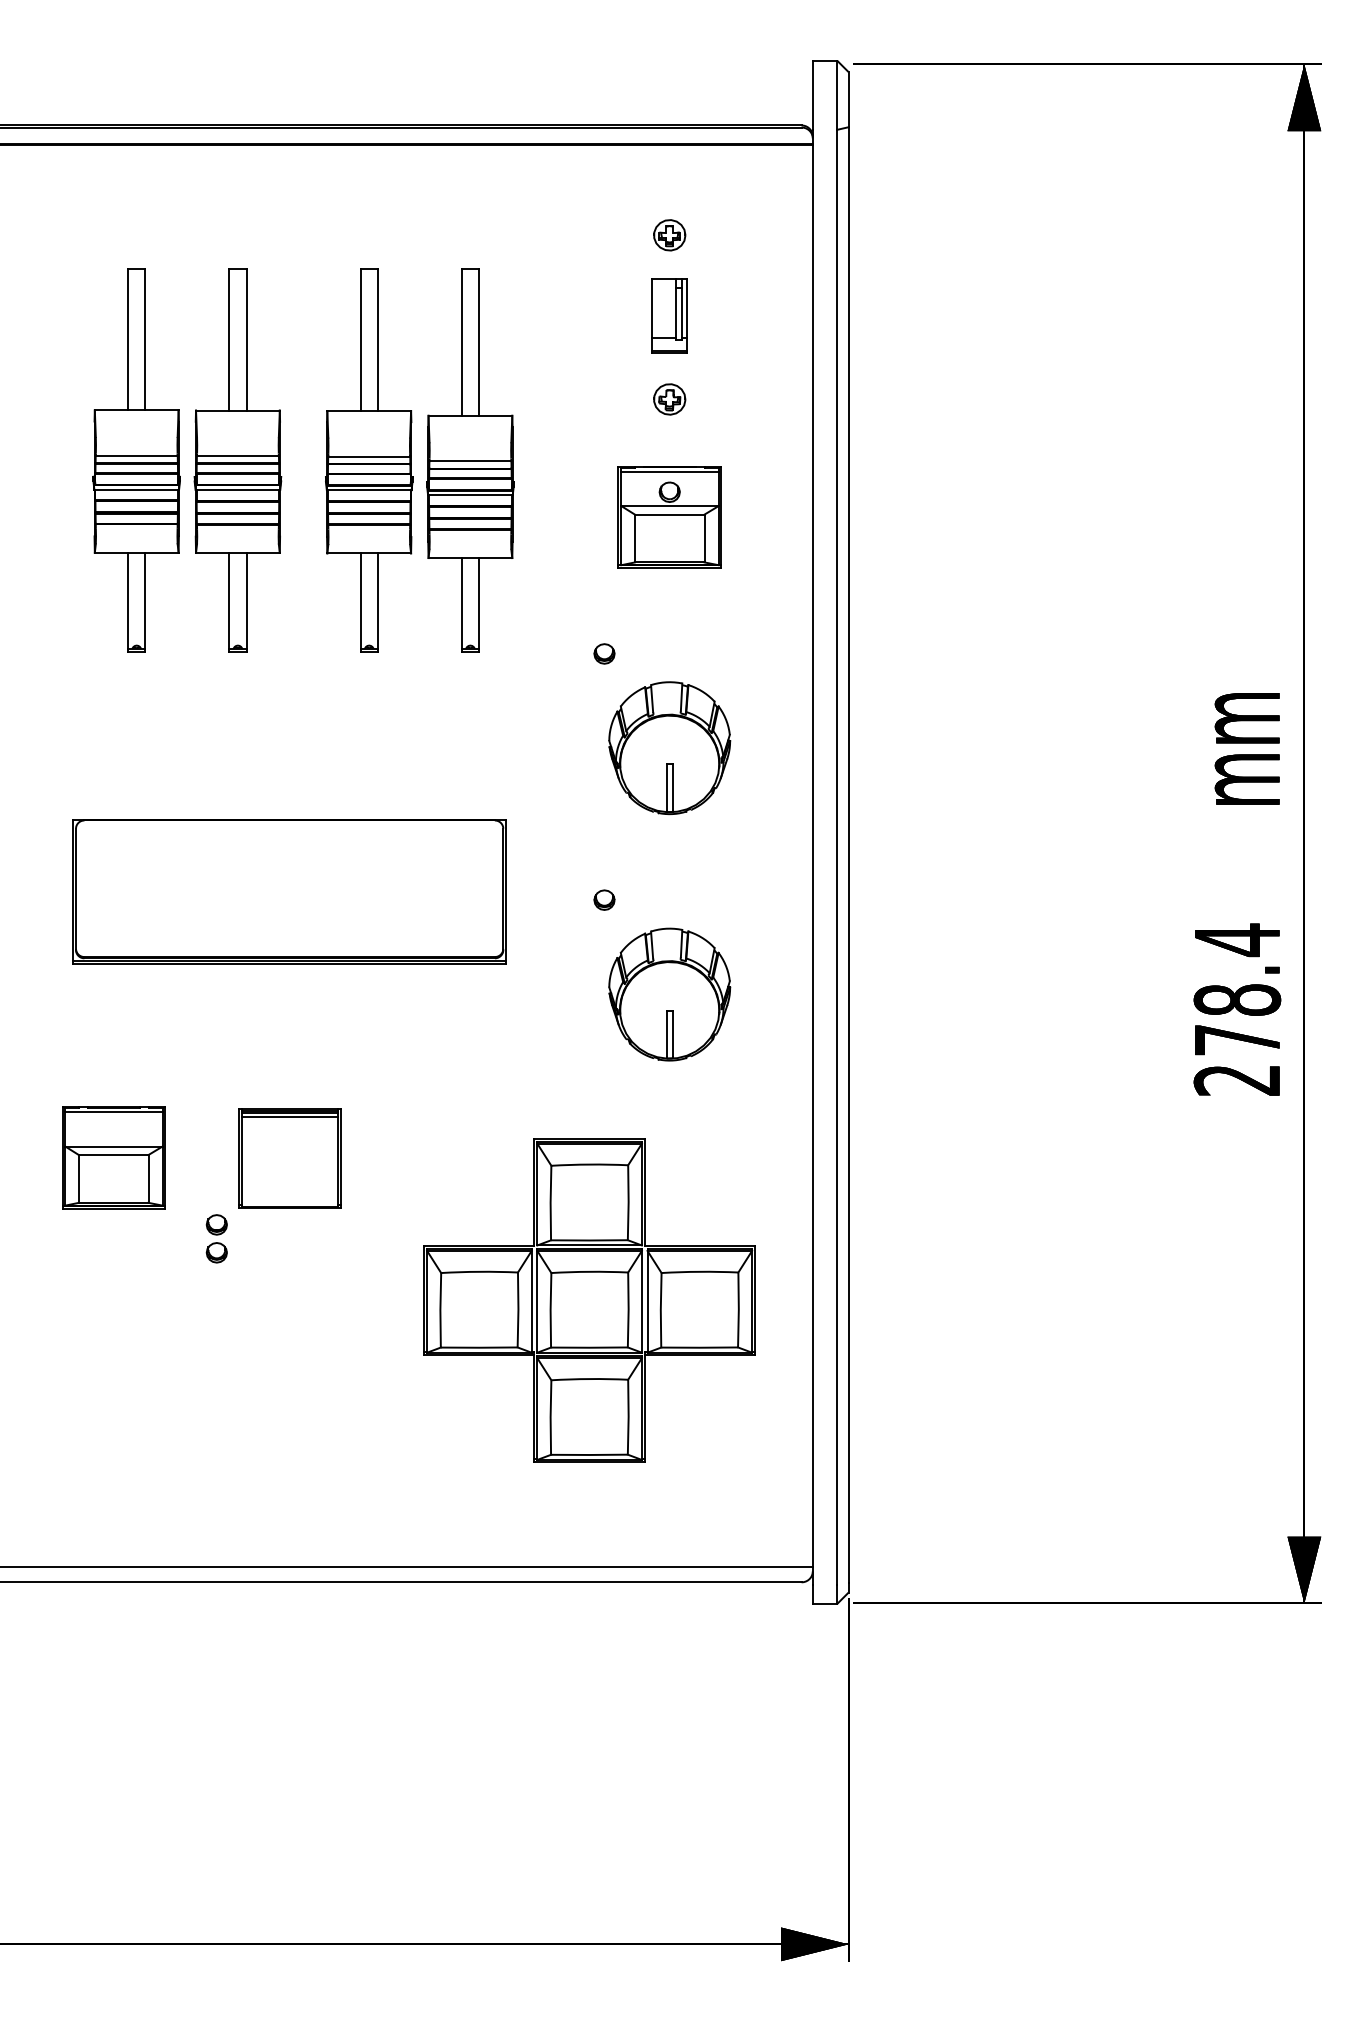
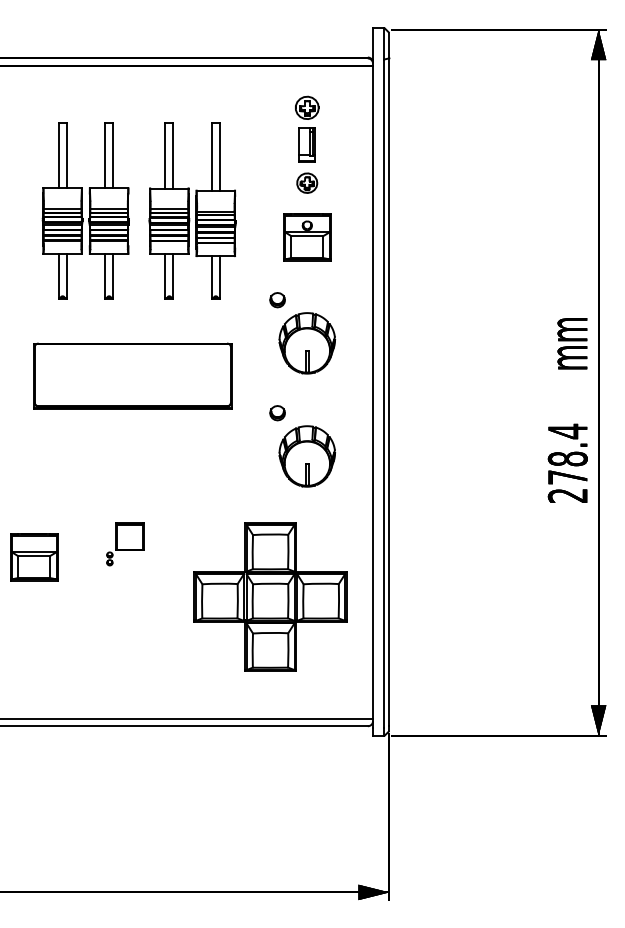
part: (670, 234) -> (307, 107), size x1.6
part: (670, 399) -> (307, 183), size x1.4
part: (602, 652) -> (276, 299), size x1.6
part: (288, 890) -> (132, 375), moved
part: (602, 898) -> (276, 412), size x1.6
part: (114, 1158) -> (34, 557), moved
part: (273, 1186) -> (125, 544), size x0.6

